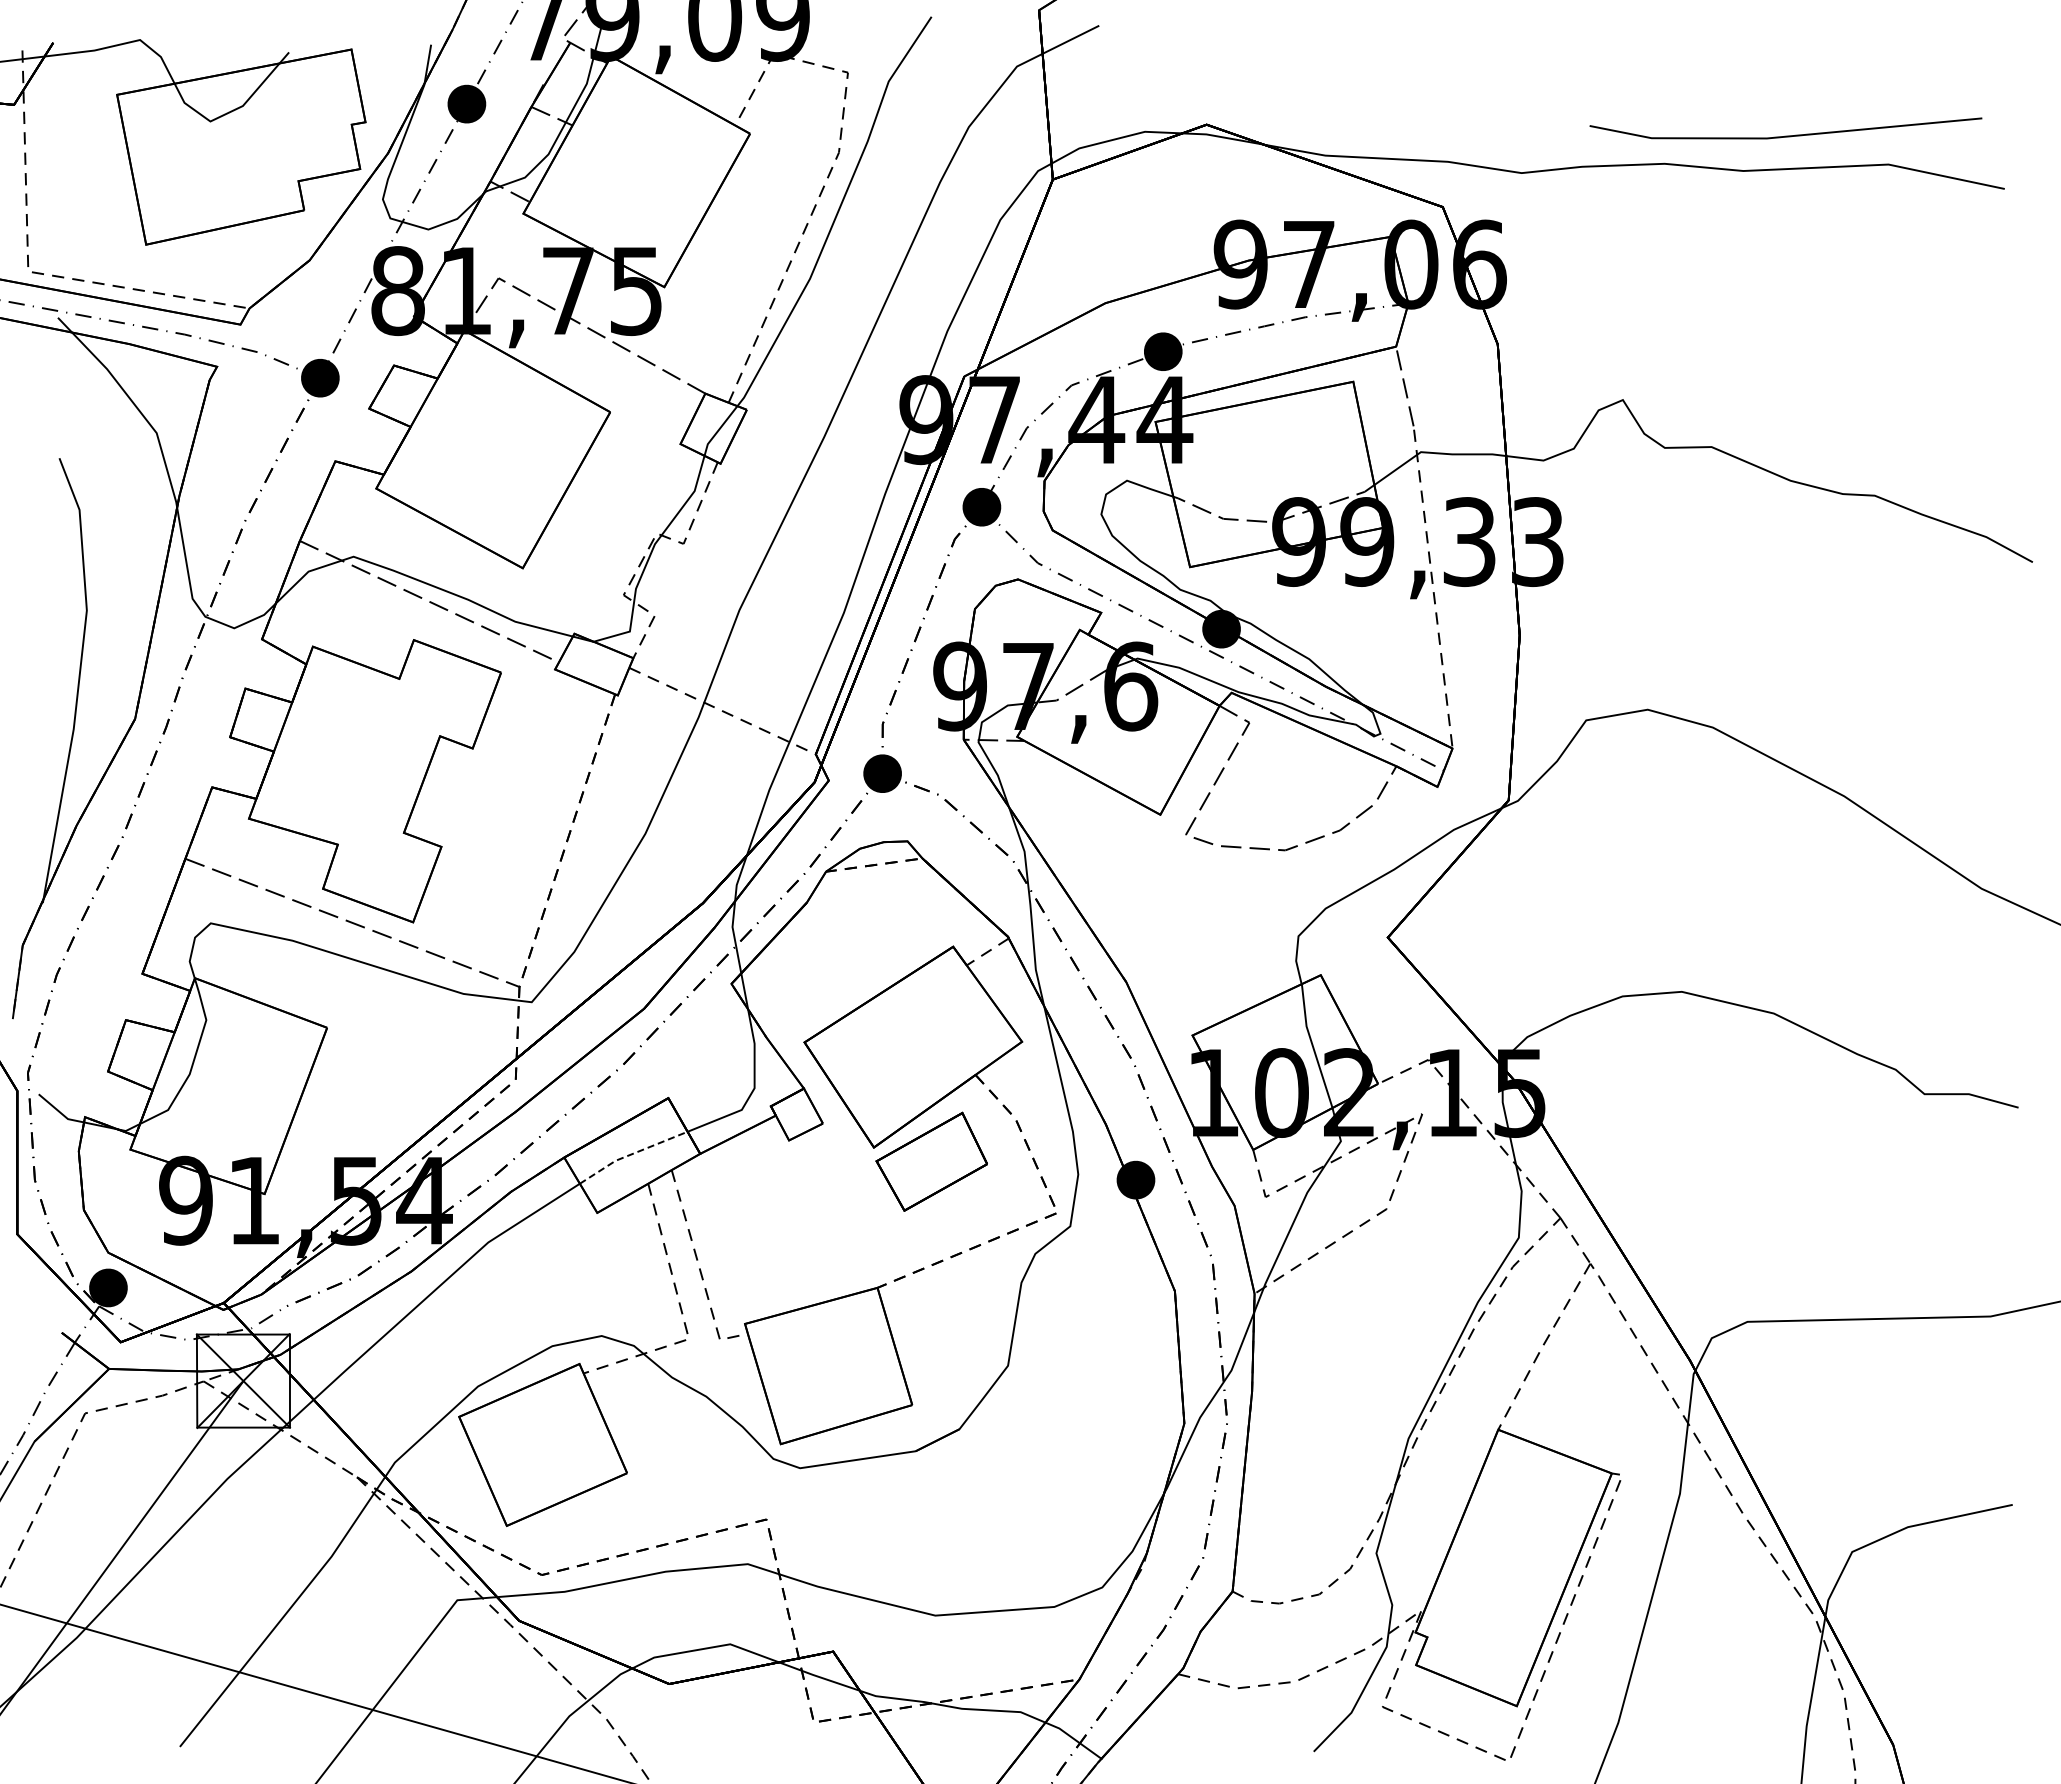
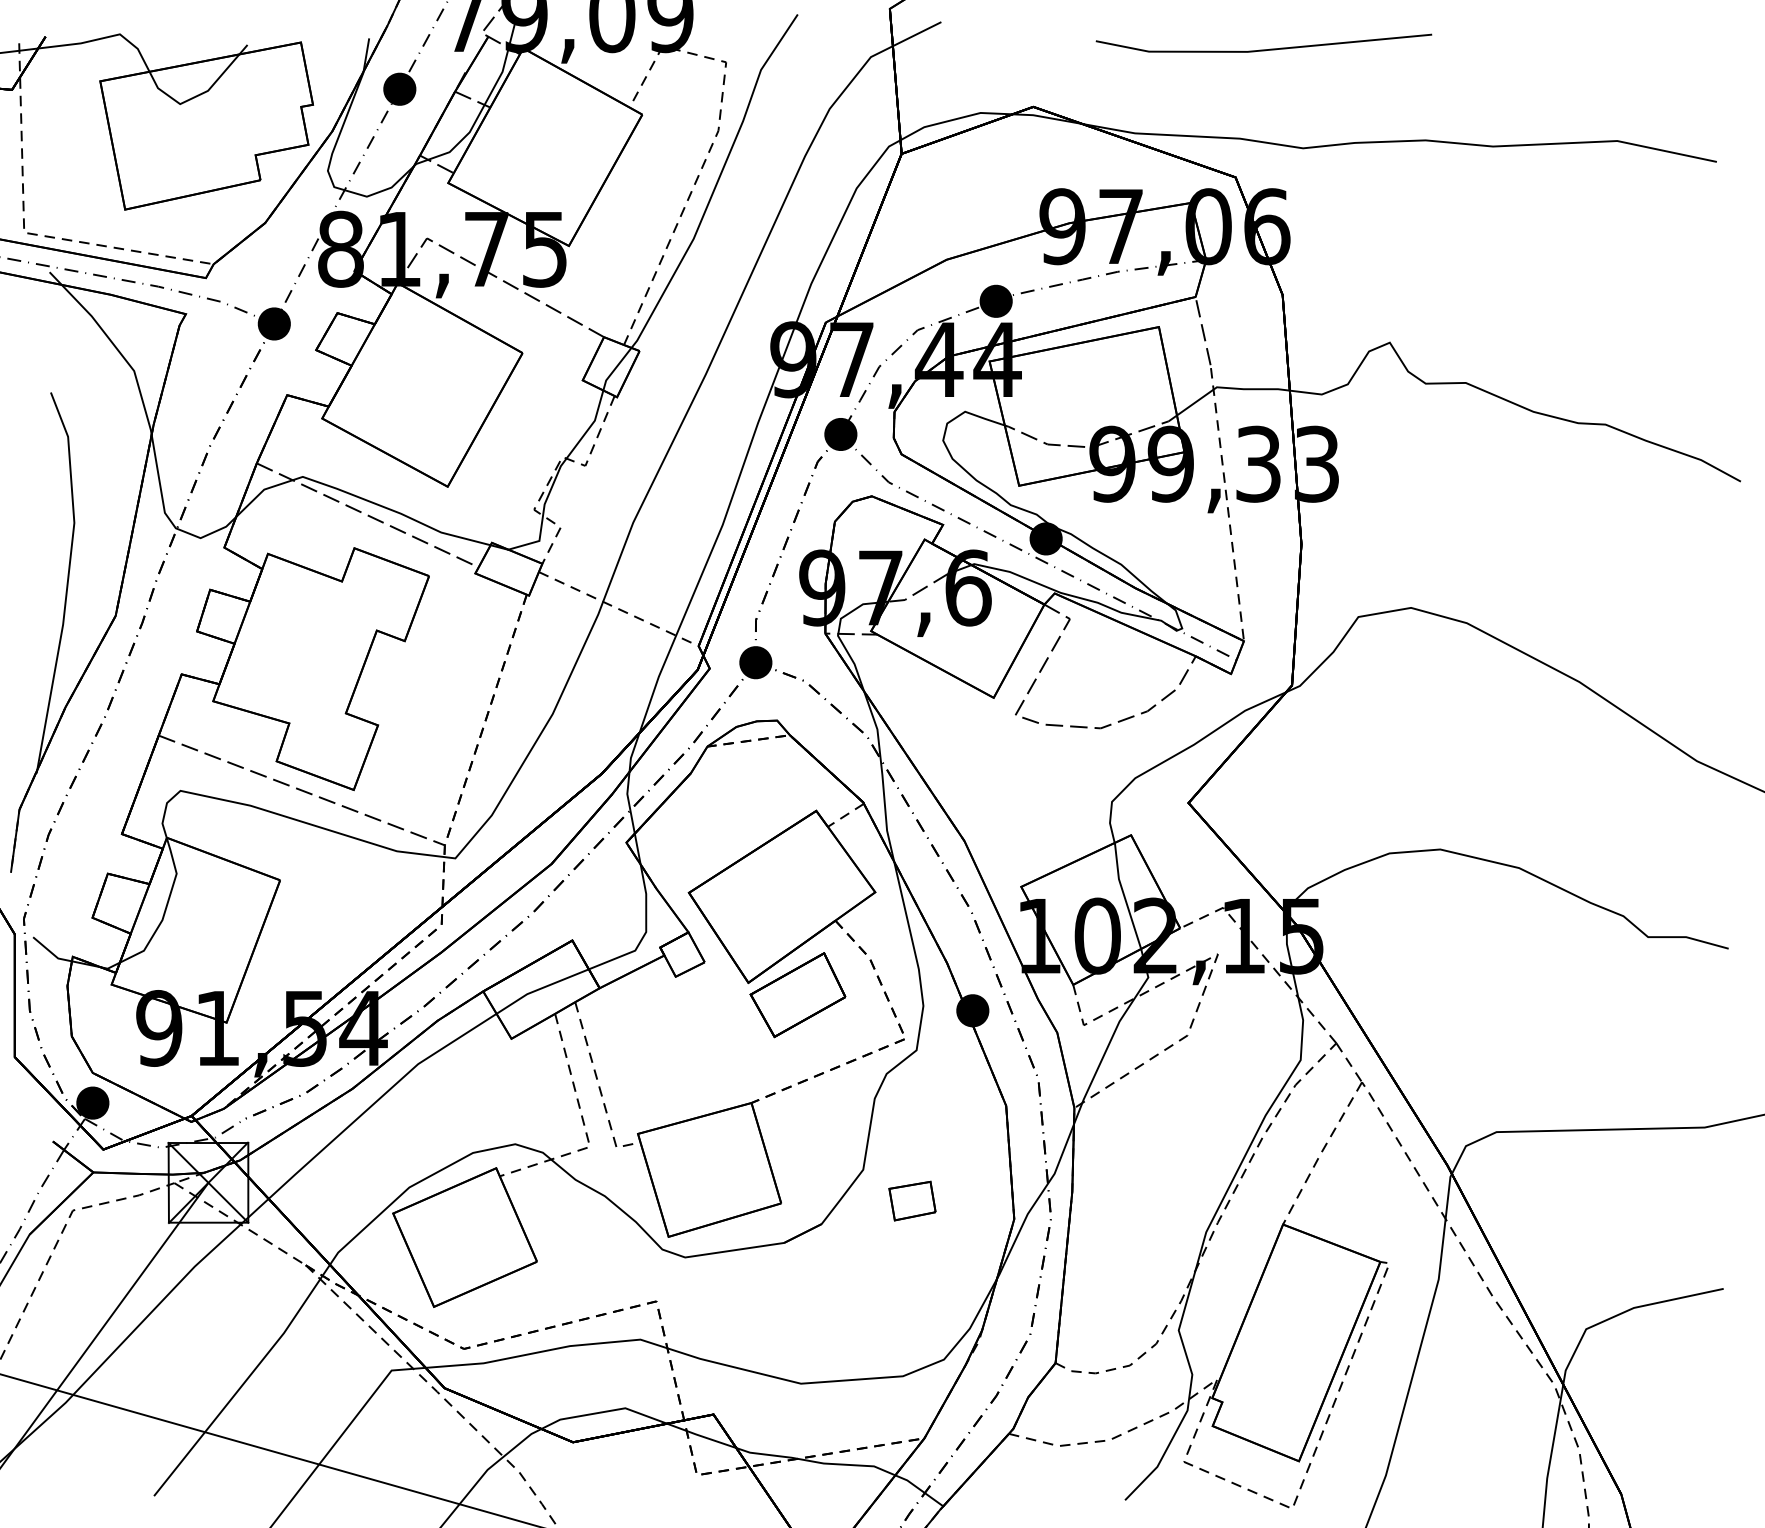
line: (1785, 135) -> (1263, 49), moved
line: (631, 1154) -> (540, 988), dashed -> solid
part: (1065, 1401) -> (912, 1200), added

